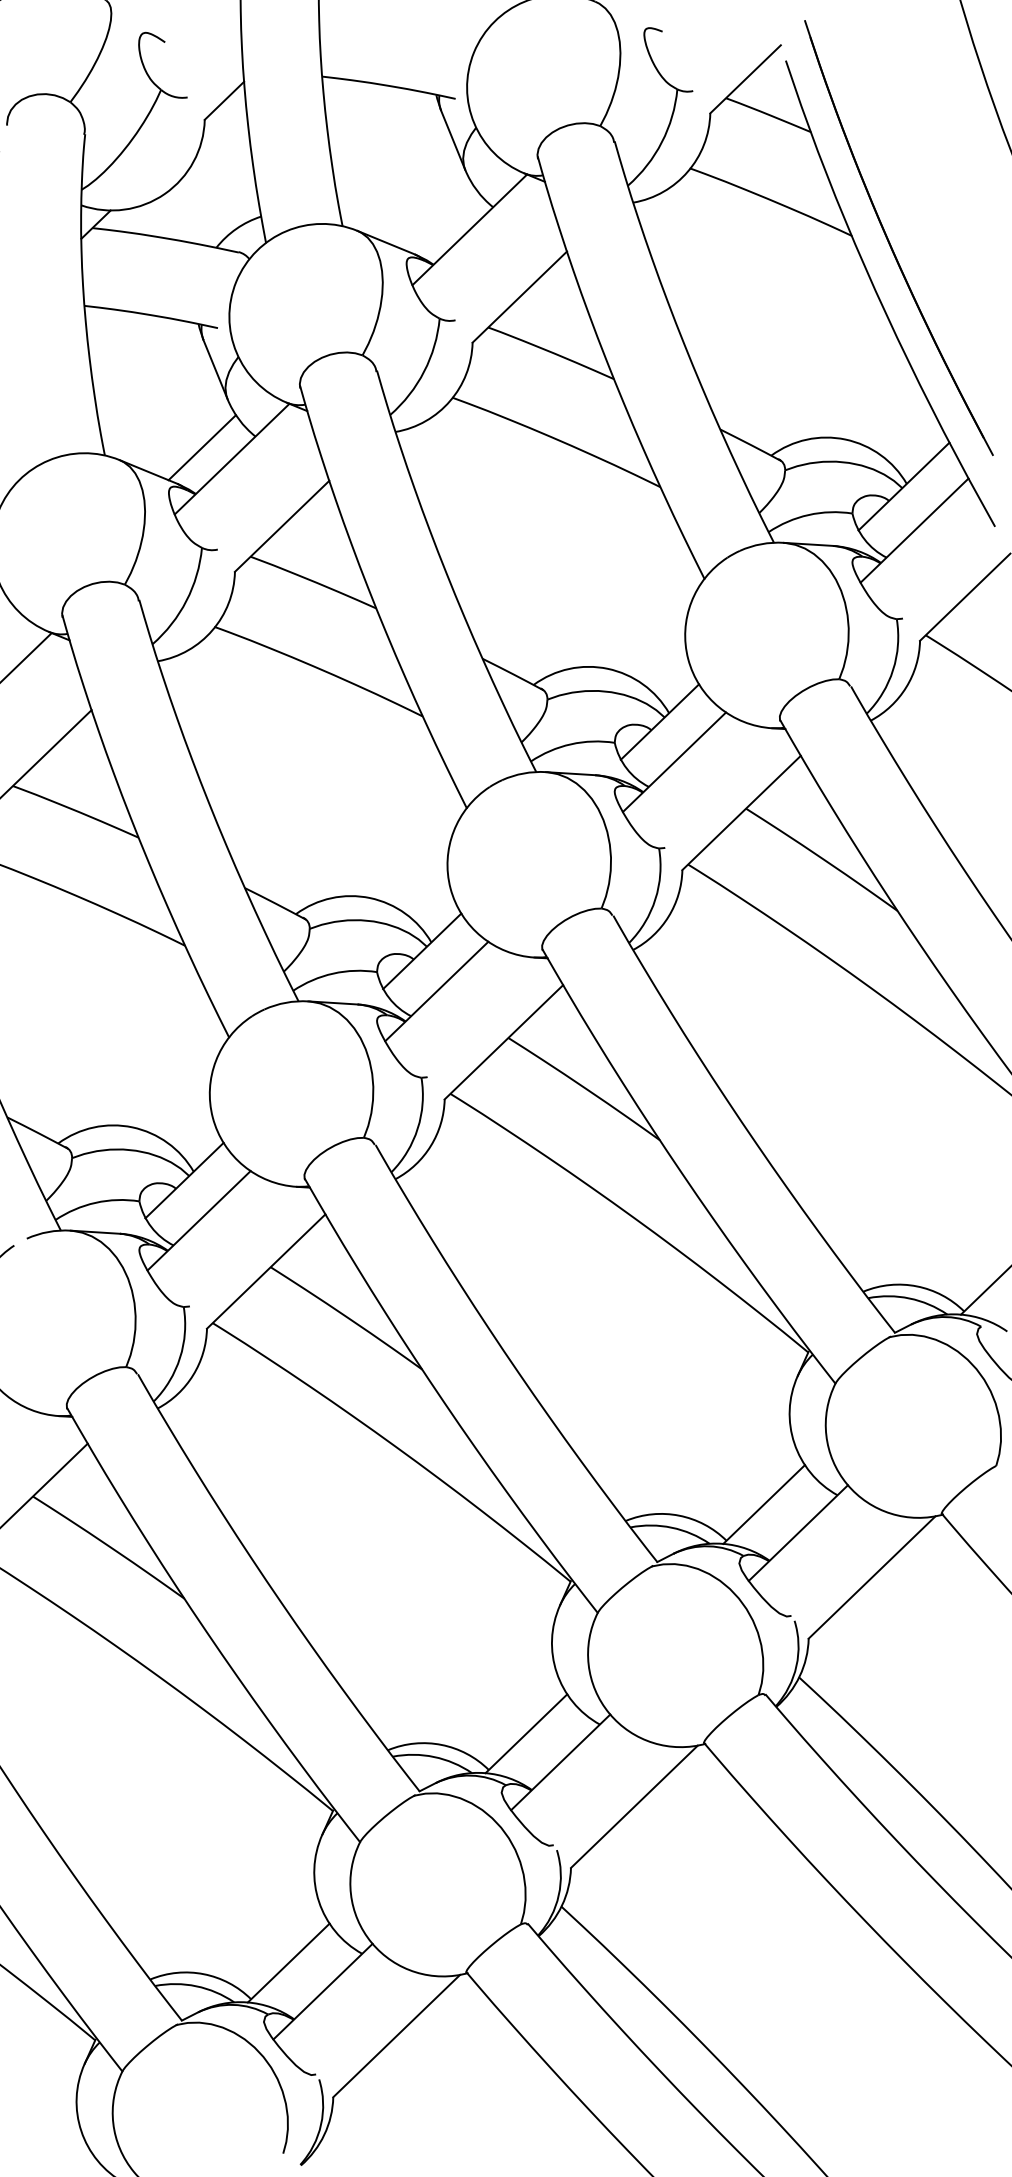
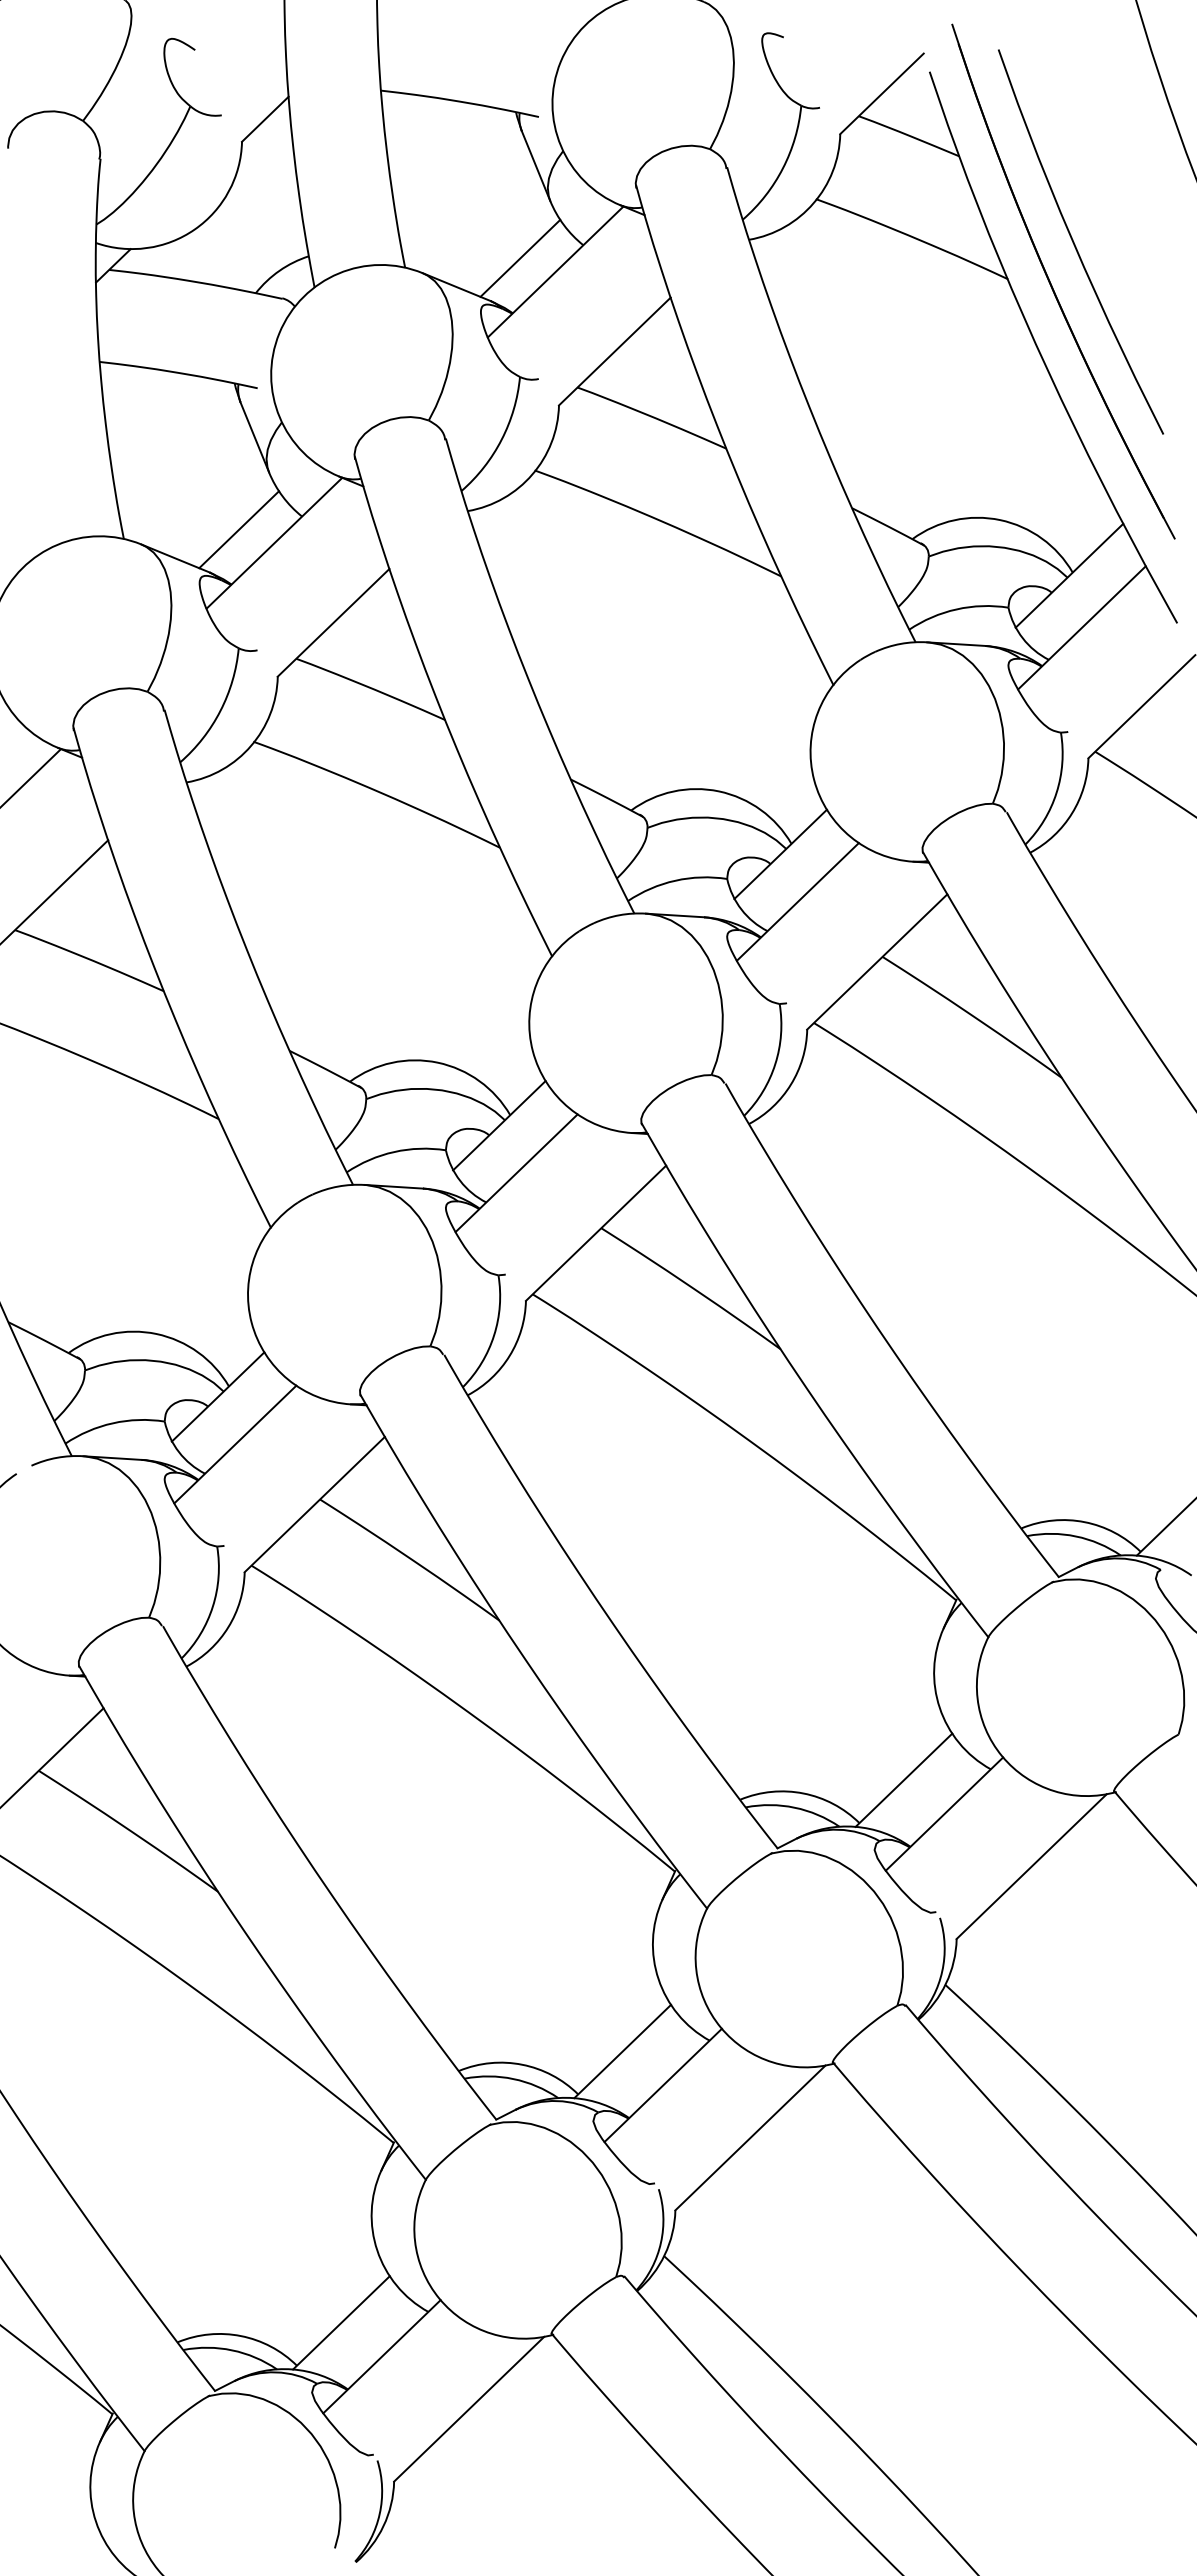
curve: (909, 206) -> (1075, 244), added
line: (440, 217) -> (520, 257), added

